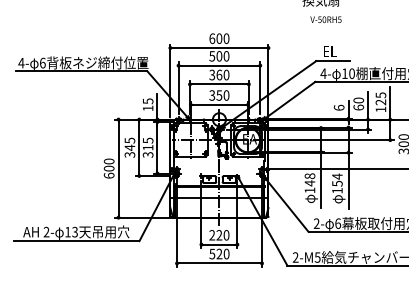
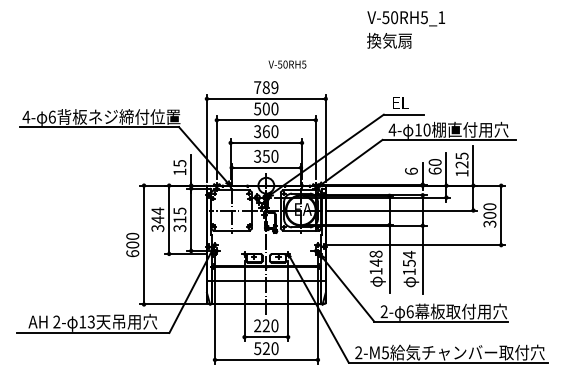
text: (326, 19) -> (287, 64), moved
text: (219, 38) -> (266, 87), 600 -> 789
text: (129, 140) -> (157, 211), 345 -> 344

